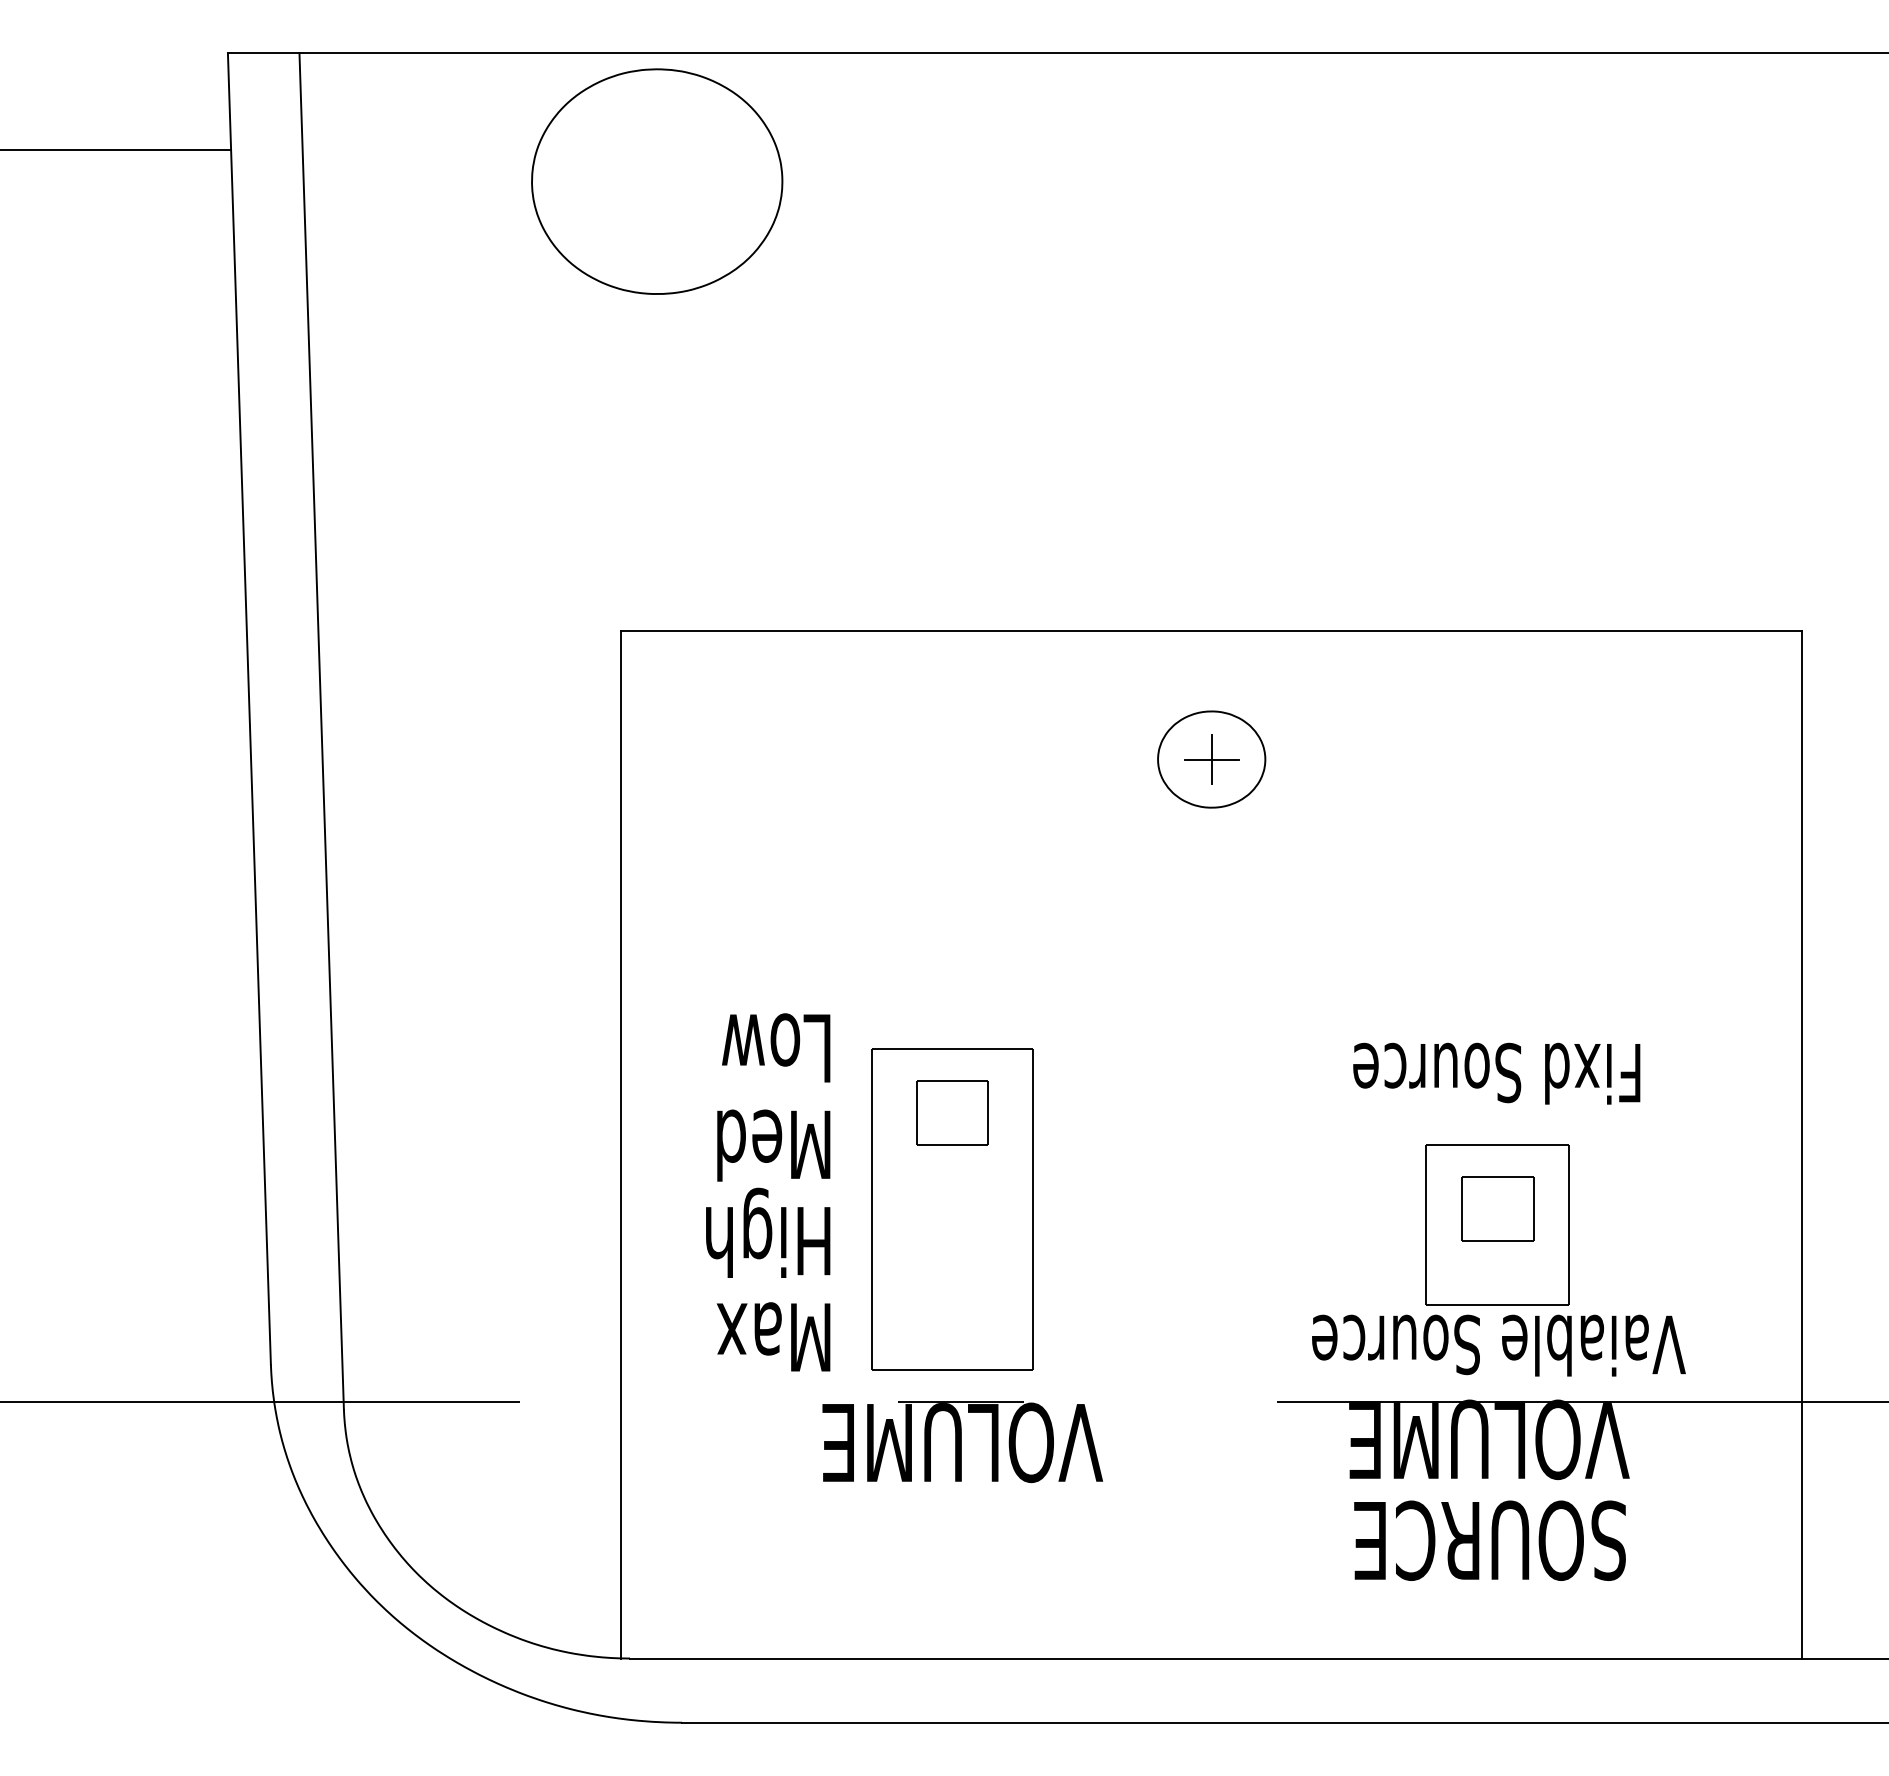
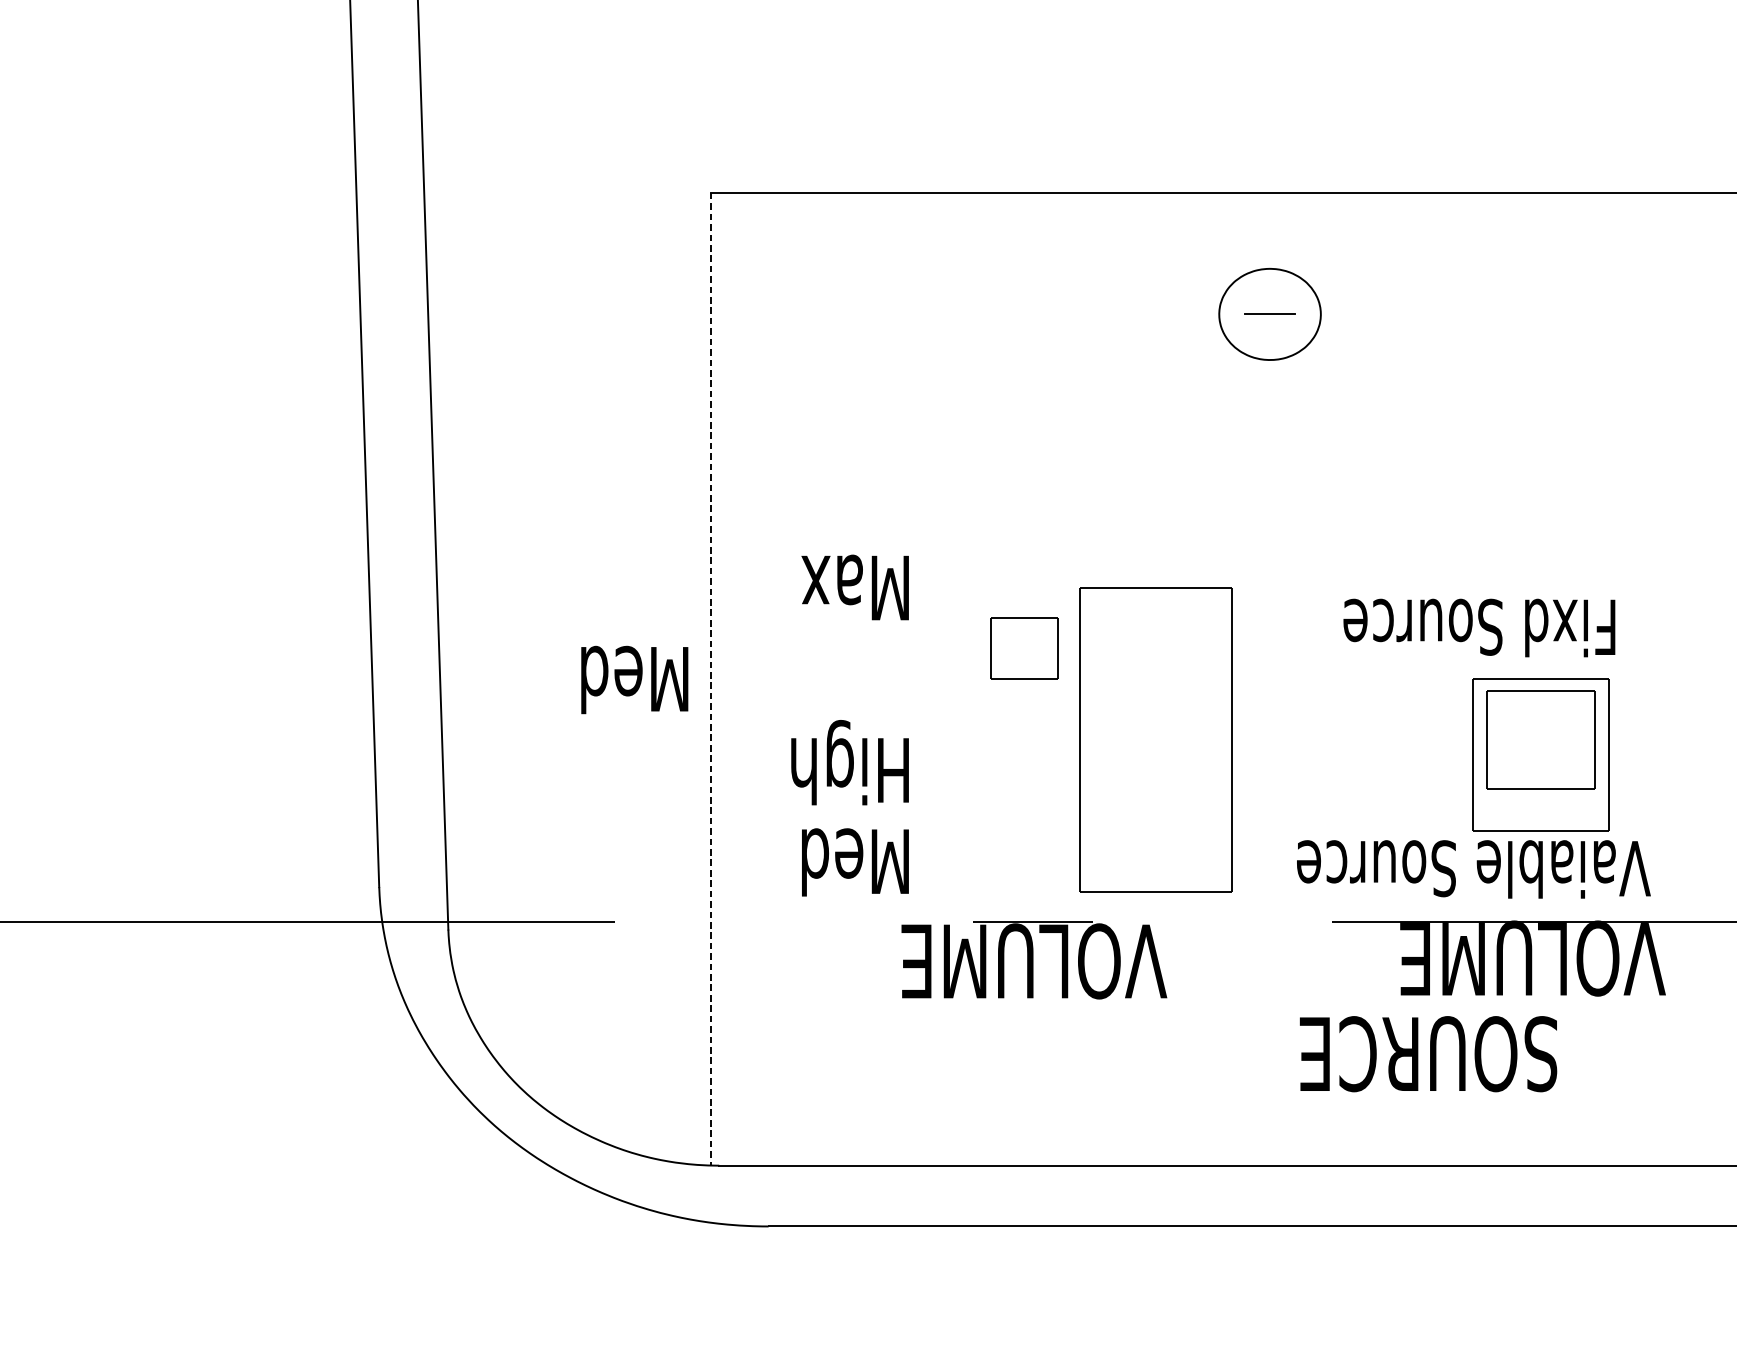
line: (1211, 759) -> (1269, 314), removed
text: (770, 1047) -> (852, 587), Low -> Max
text: (1496, 1073) -> (1479, 627), moved
line: (621, 1144) -> (711, 678), solid -> dashed
text: (773, 1145) -> (634, 679), moved
part: (1497, 1208) -> (1540, 739), size x1.6
part: (952, 1209) -> (1156, 740), moved
text: (749, 1338) -> (832, 862), Max -> Med
text: (1498, 1345) -> (1473, 869), moved
text: (1489, 1540) -> (1428, 1053), moved

